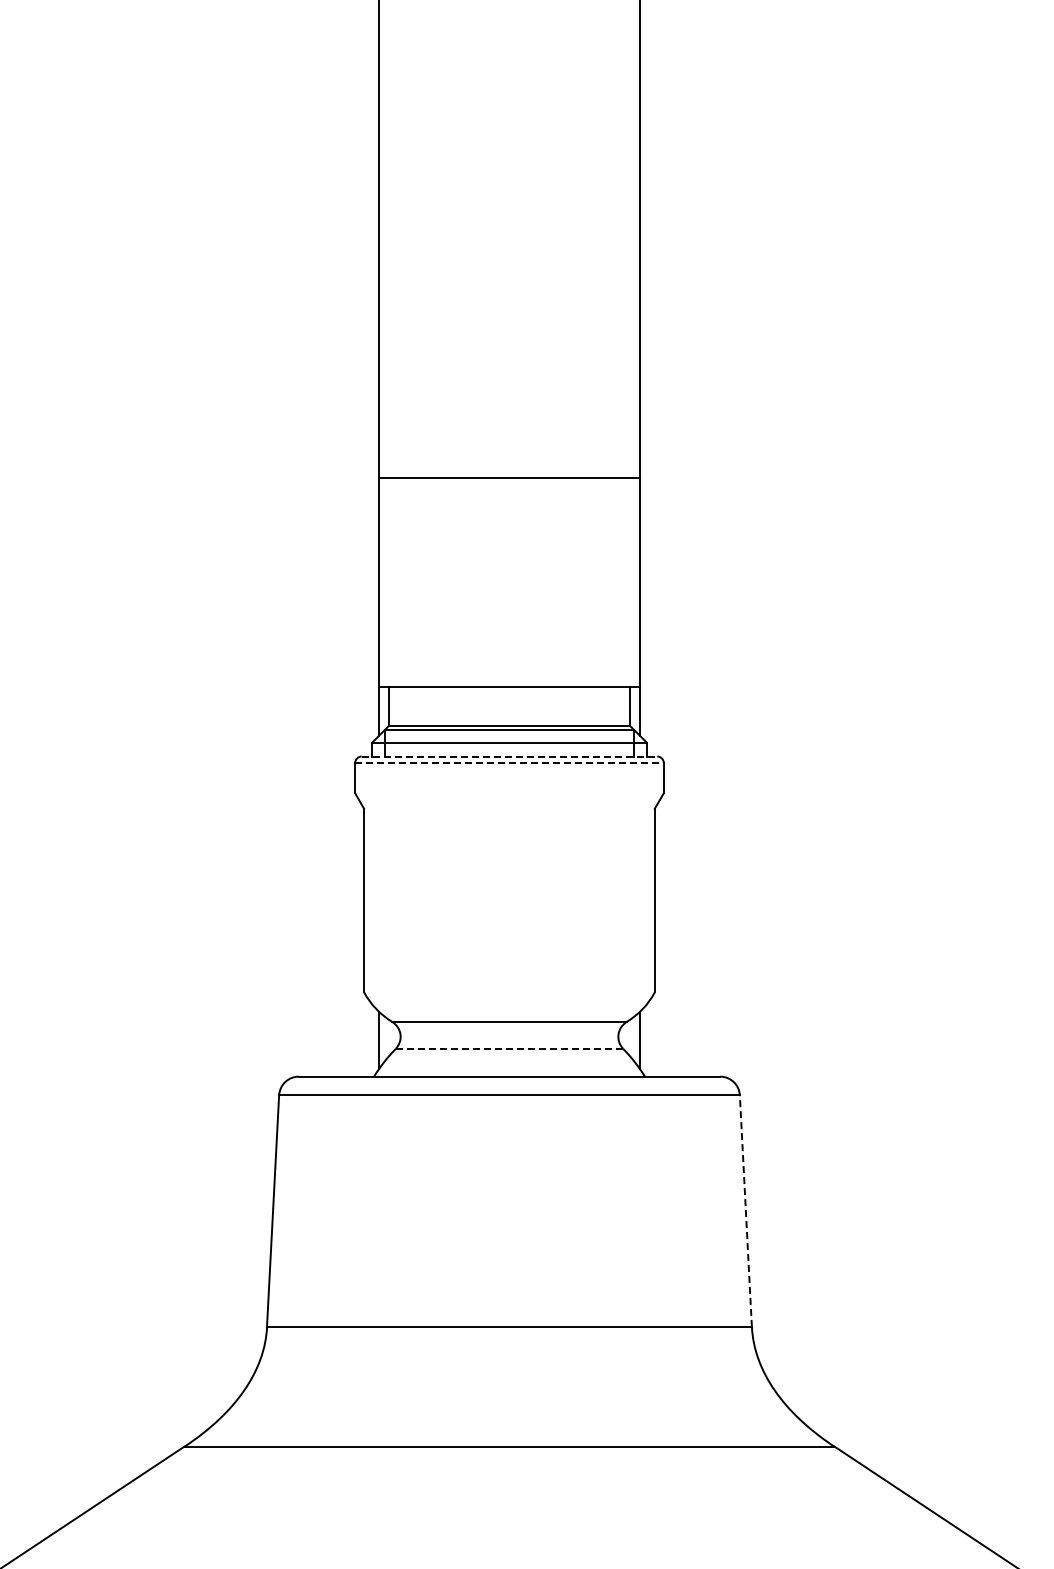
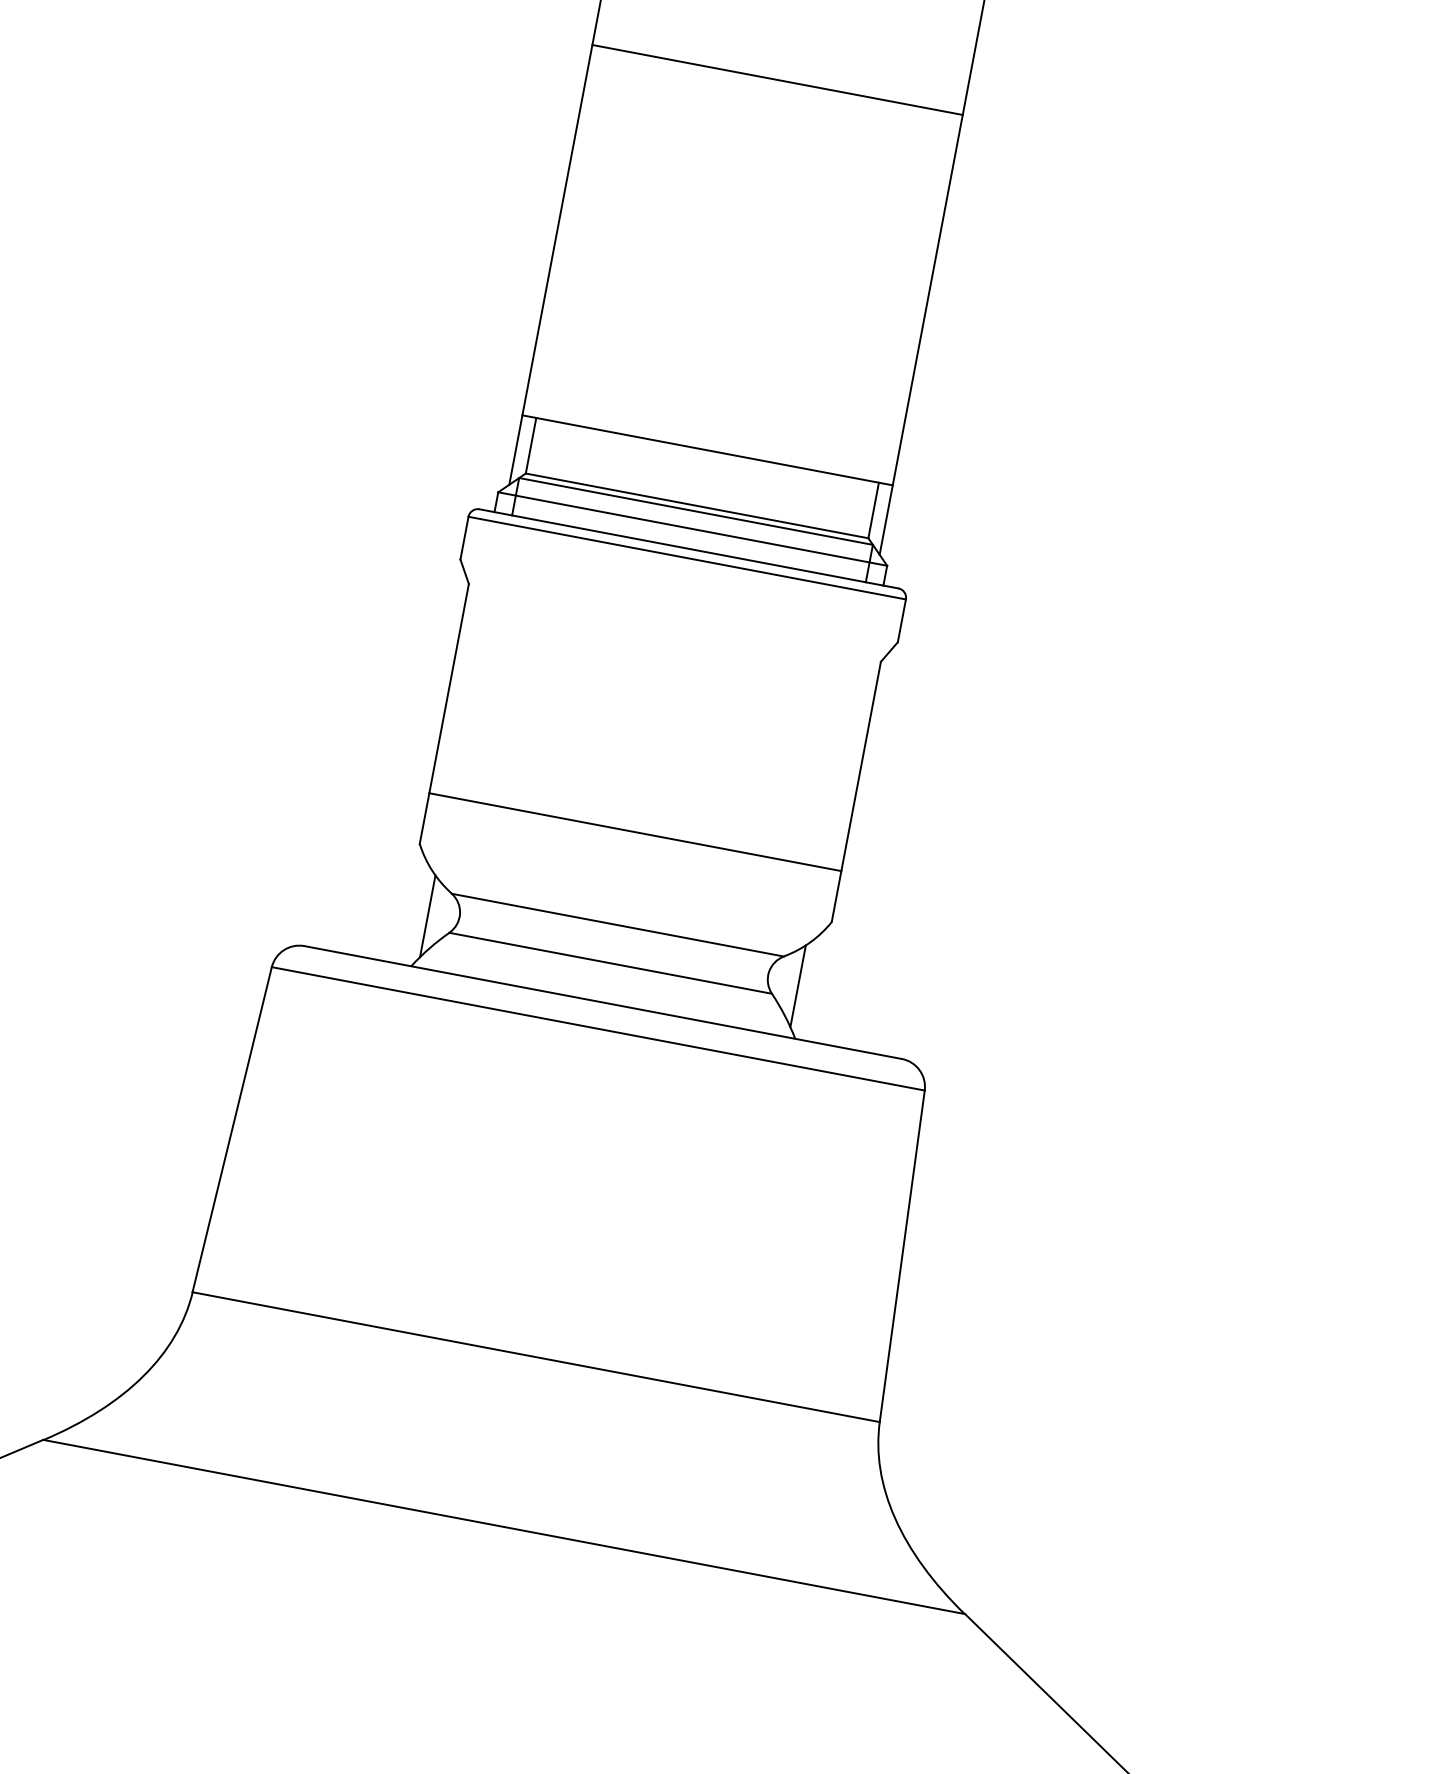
line: (509, 477) -> (777, 79), moved
line: (509, 756) -> (688, 548), dashed -> solid
line: (510, 763) -> (688, 559), dashed -> solid
line: (509, 956) -> (635, 832), added
line: (509, 1048) -> (610, 962), dashed -> solid
line: (745, 1211) -> (901, 1256), dashed -> solid

